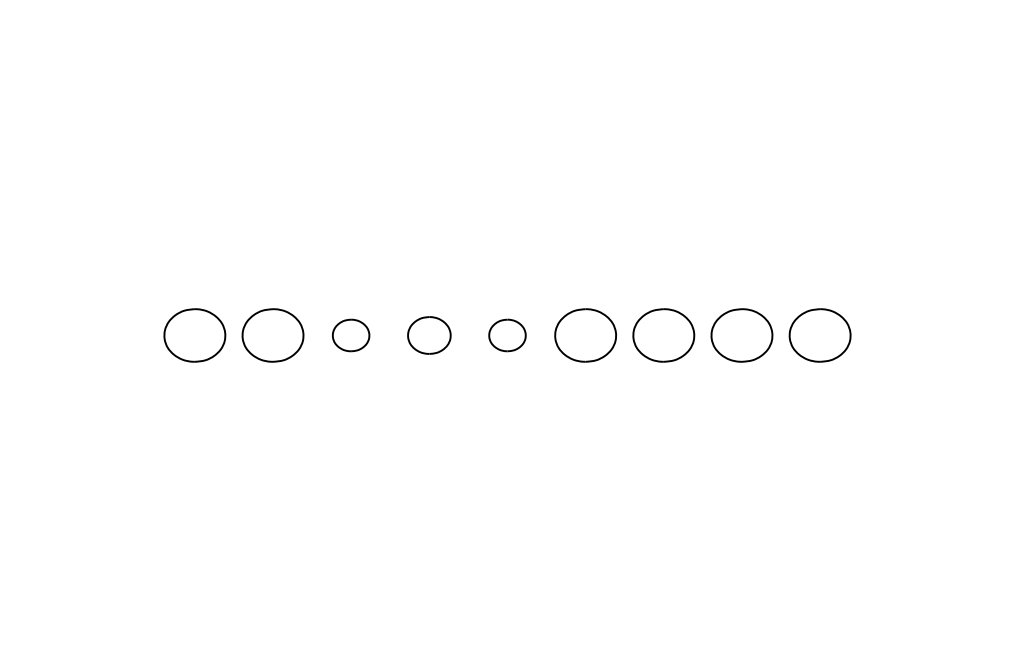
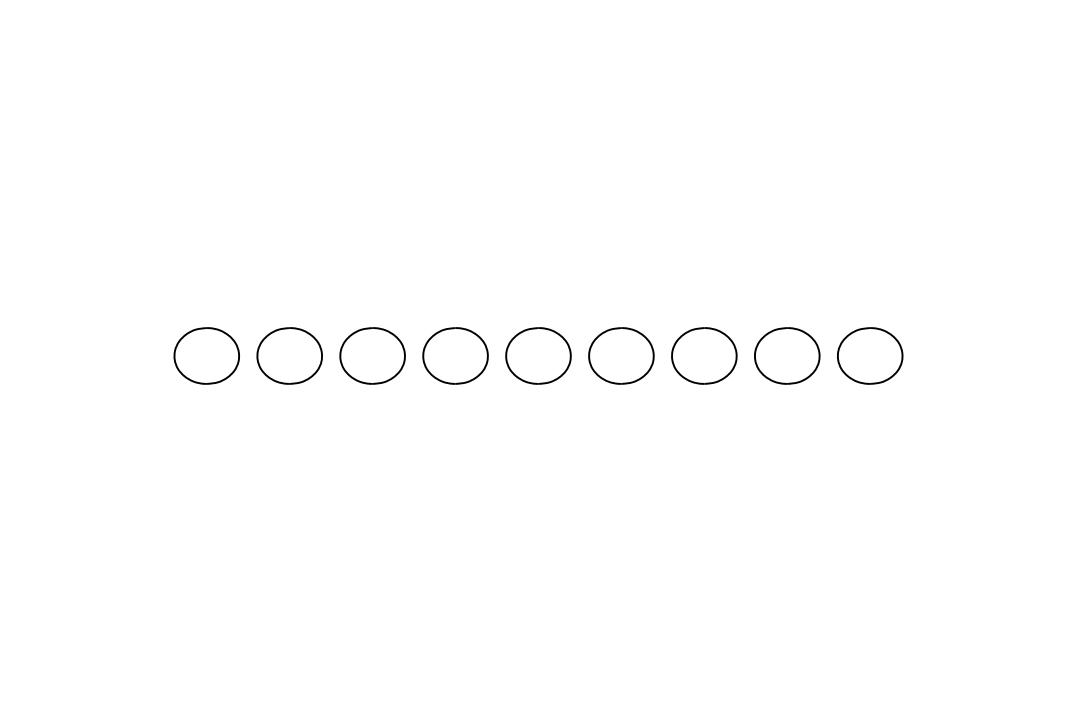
part: (350, 335) -> (371, 356), size x1.67
part: (429, 335) -> (455, 356), size x1.43
part: (507, 335) -> (538, 356), size x1.67

